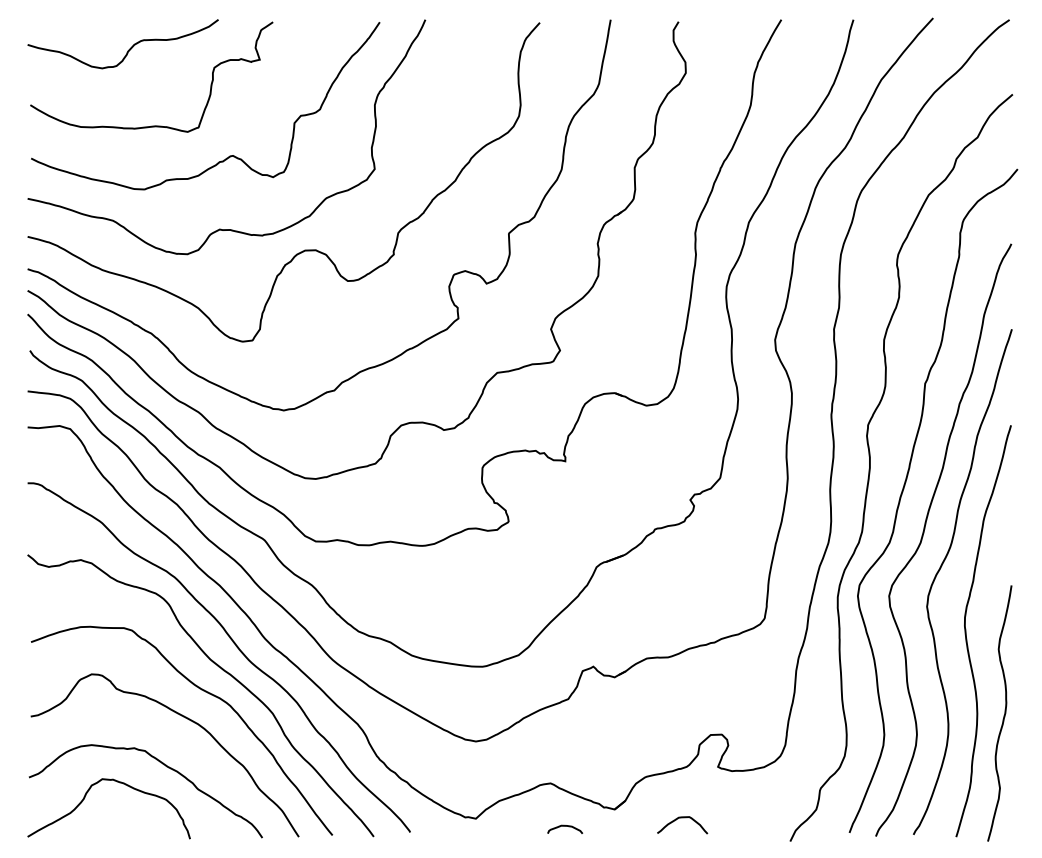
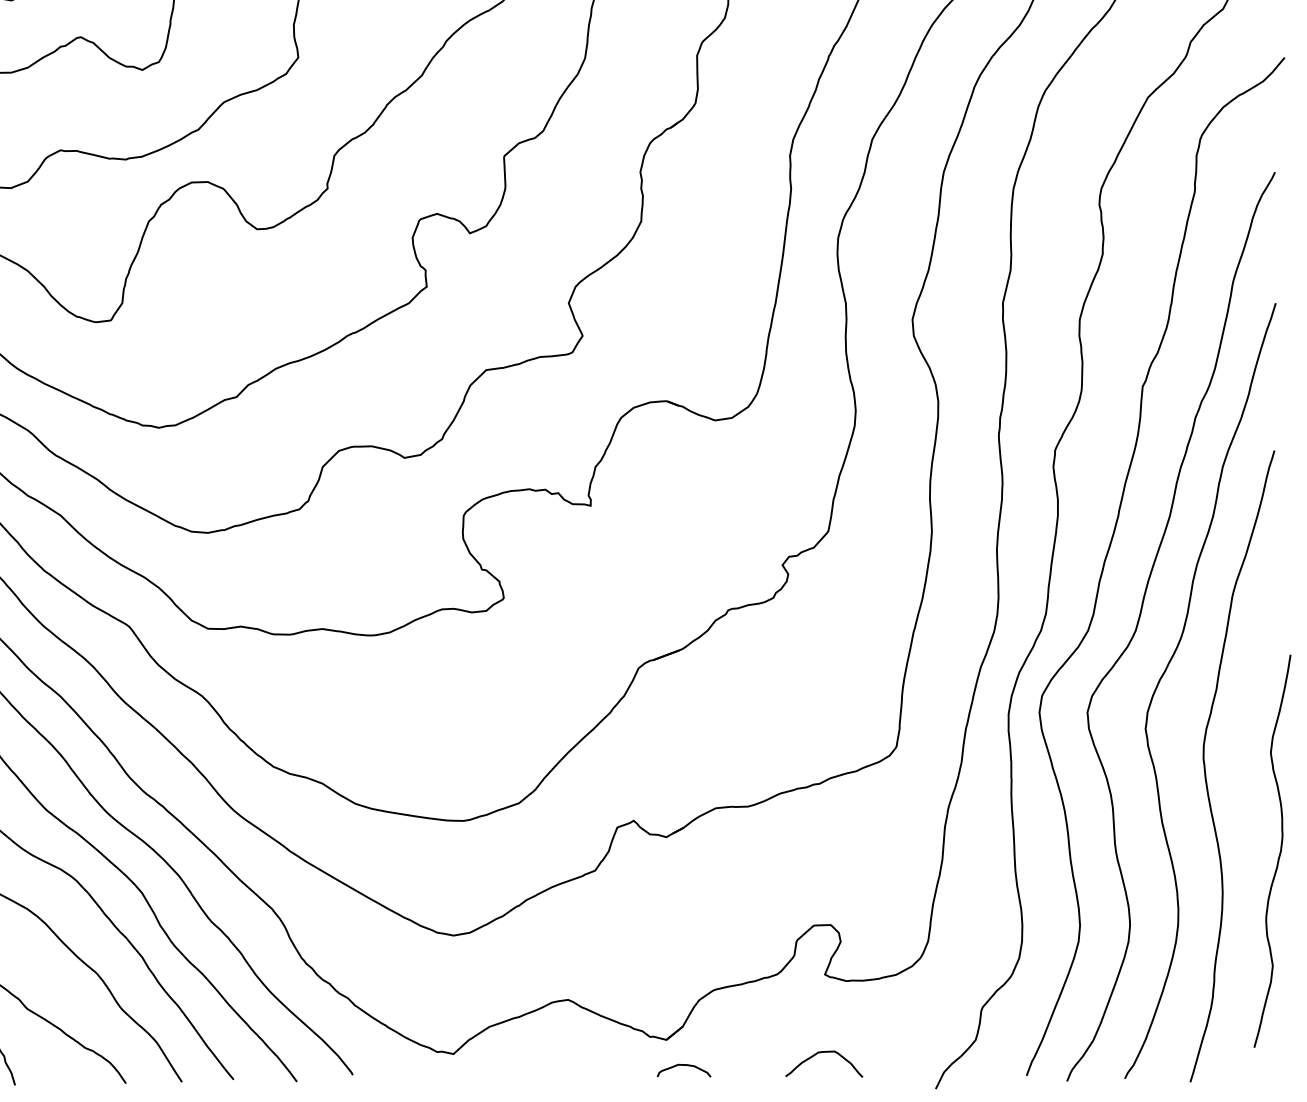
curve: (1003, 715) -> (1278, 854), moved
curve: (682, 818) -> (824, 1053), moved
curve: (565, 826) -> (684, 1065), moved

